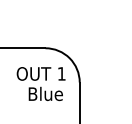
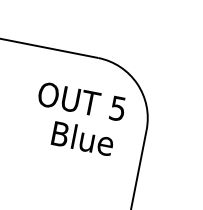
text: (61, 73) -> (117, 107), 1 -> 5

